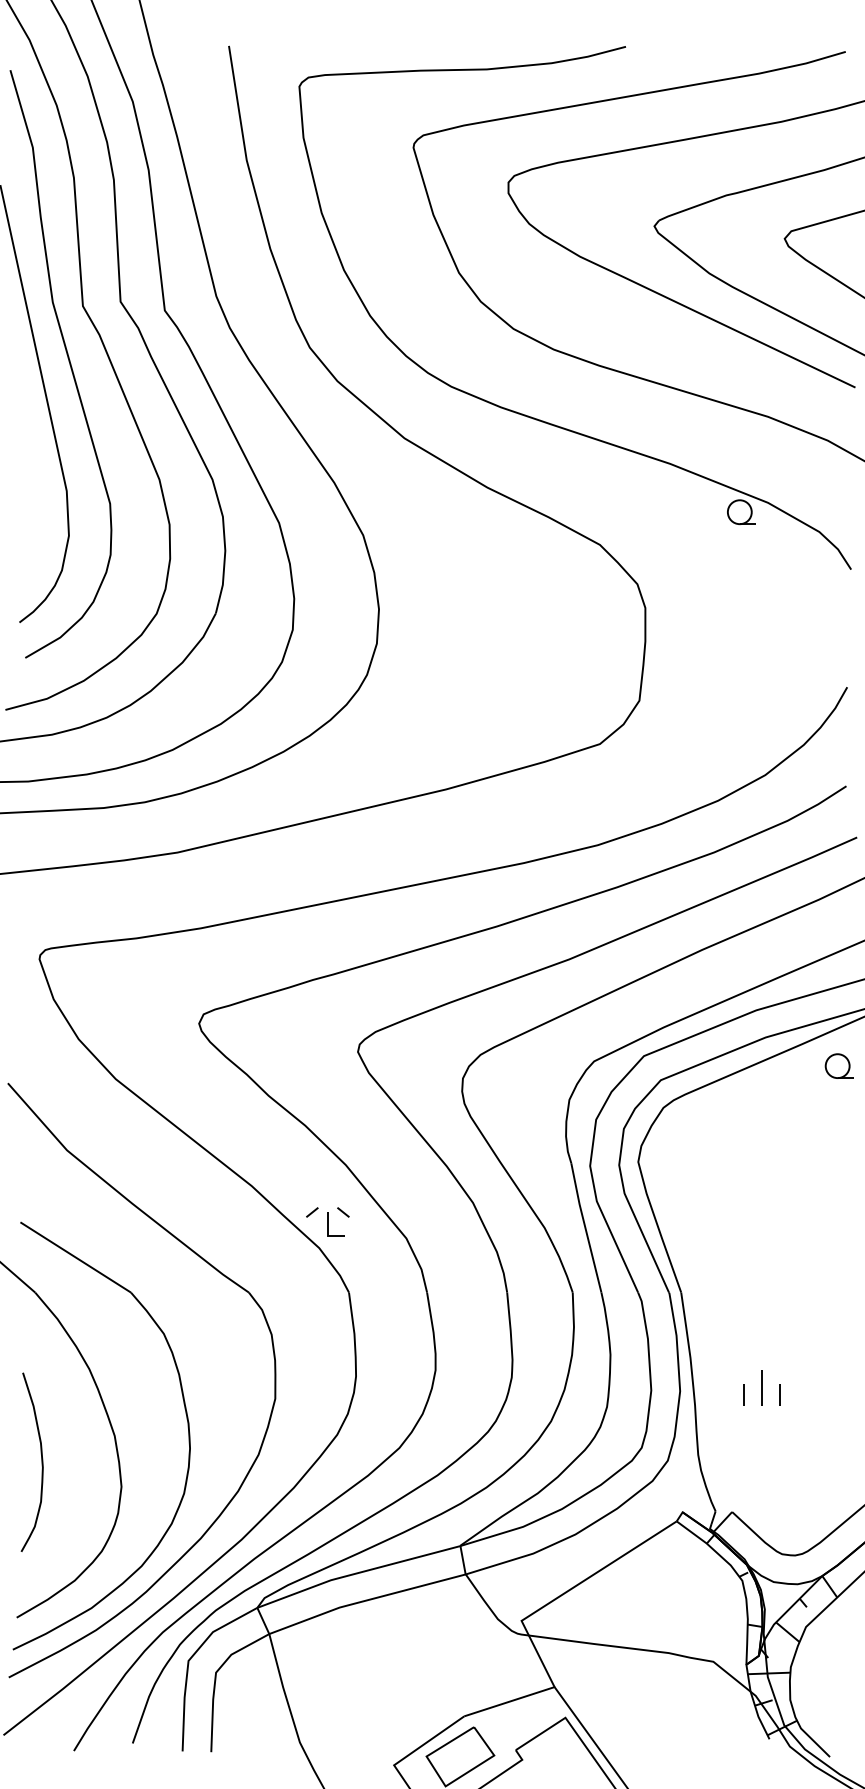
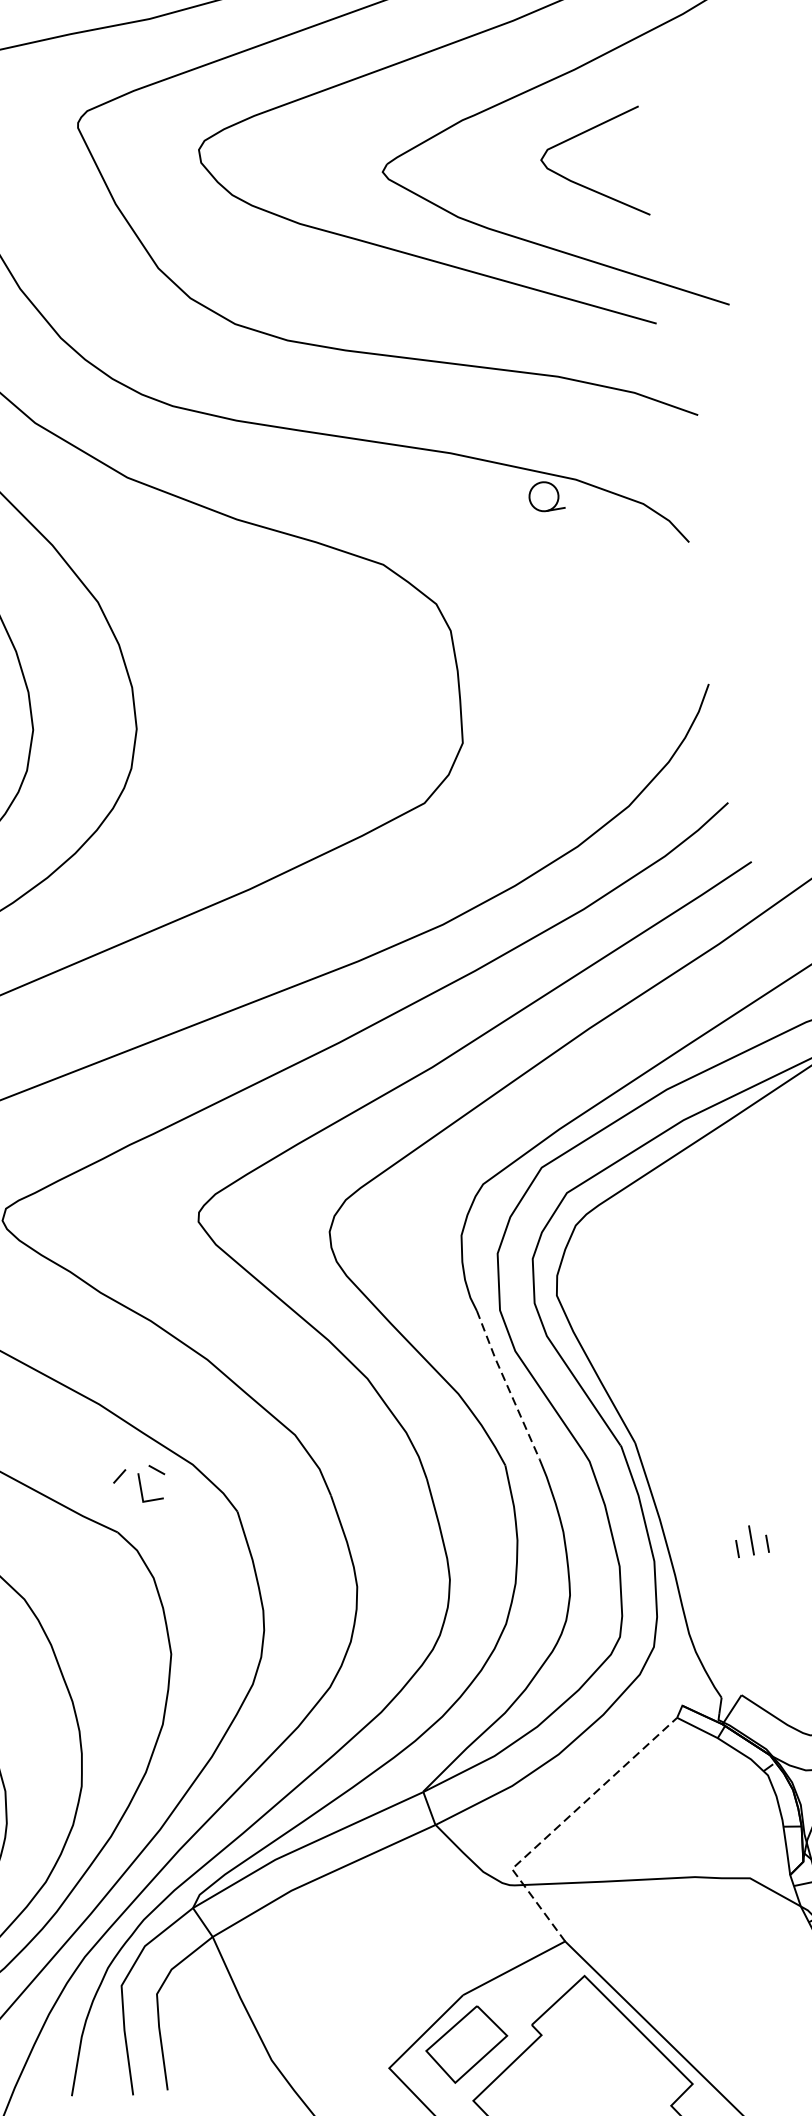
part: (838, 1065) -> (776, 1138), removed
part: (327, 1221) -> (139, 1484), moved
line: (585, 1227) -> (507, 1384), solid -> dashed
part: (761, 1387) -> (750, 1540), size x0.7
line: (566, 1591) -> (559, 1824), solid -> dashed

